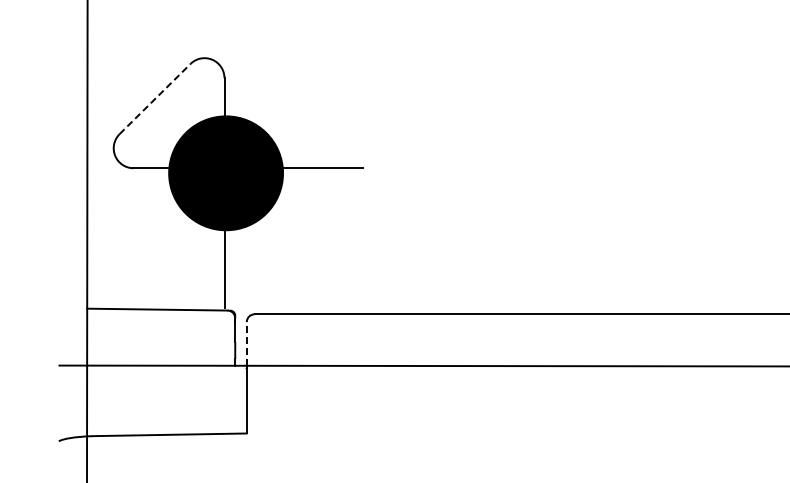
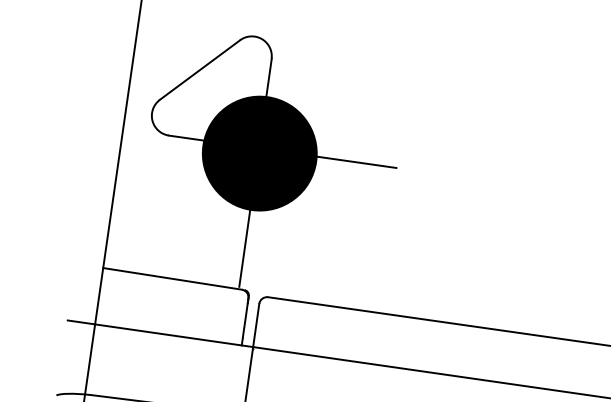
line: (155, 99) -> (200, 70), dashed -> solid
line: (246, 344) -> (255, 325), dashed -> solid

